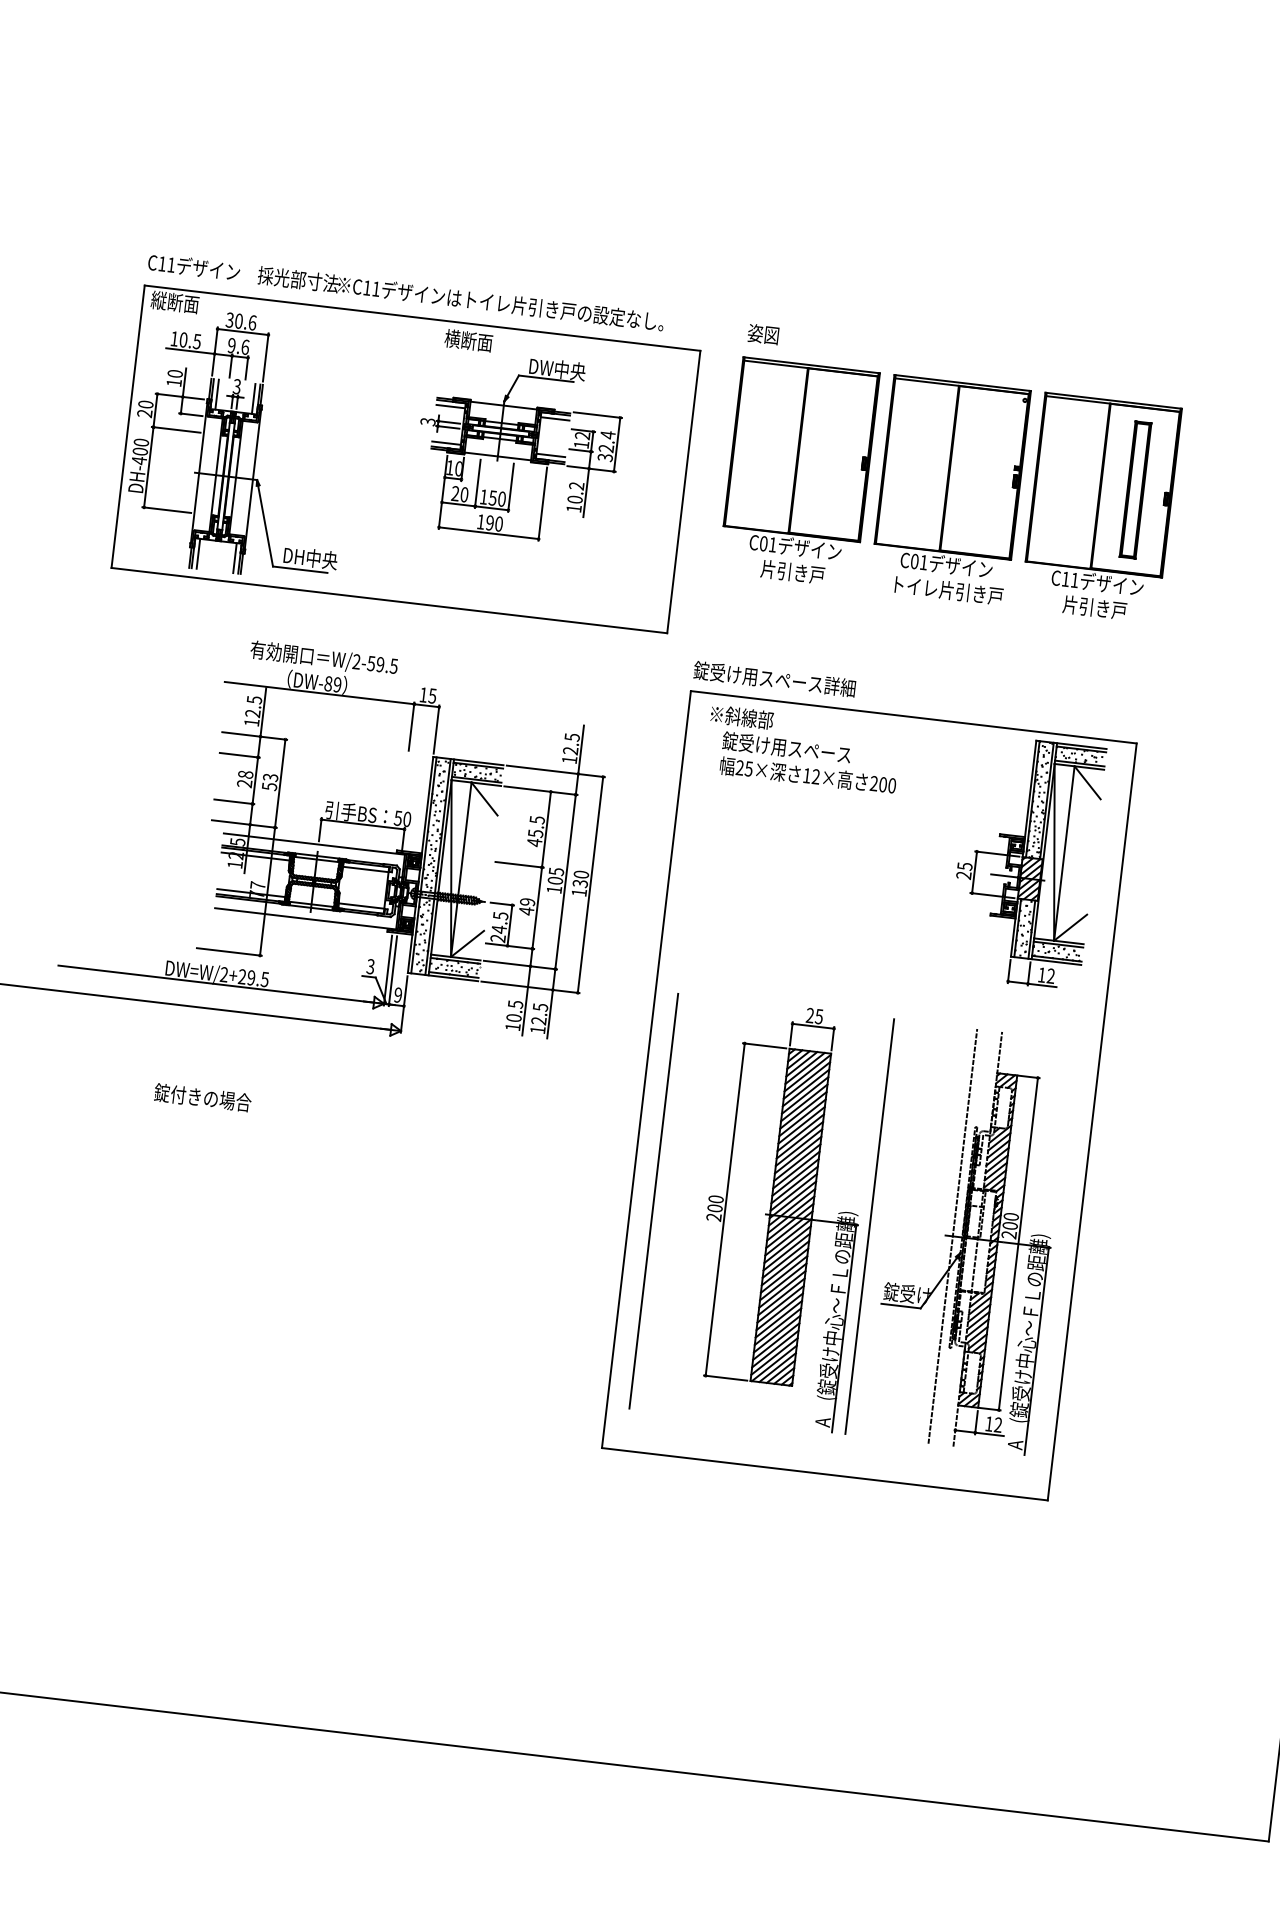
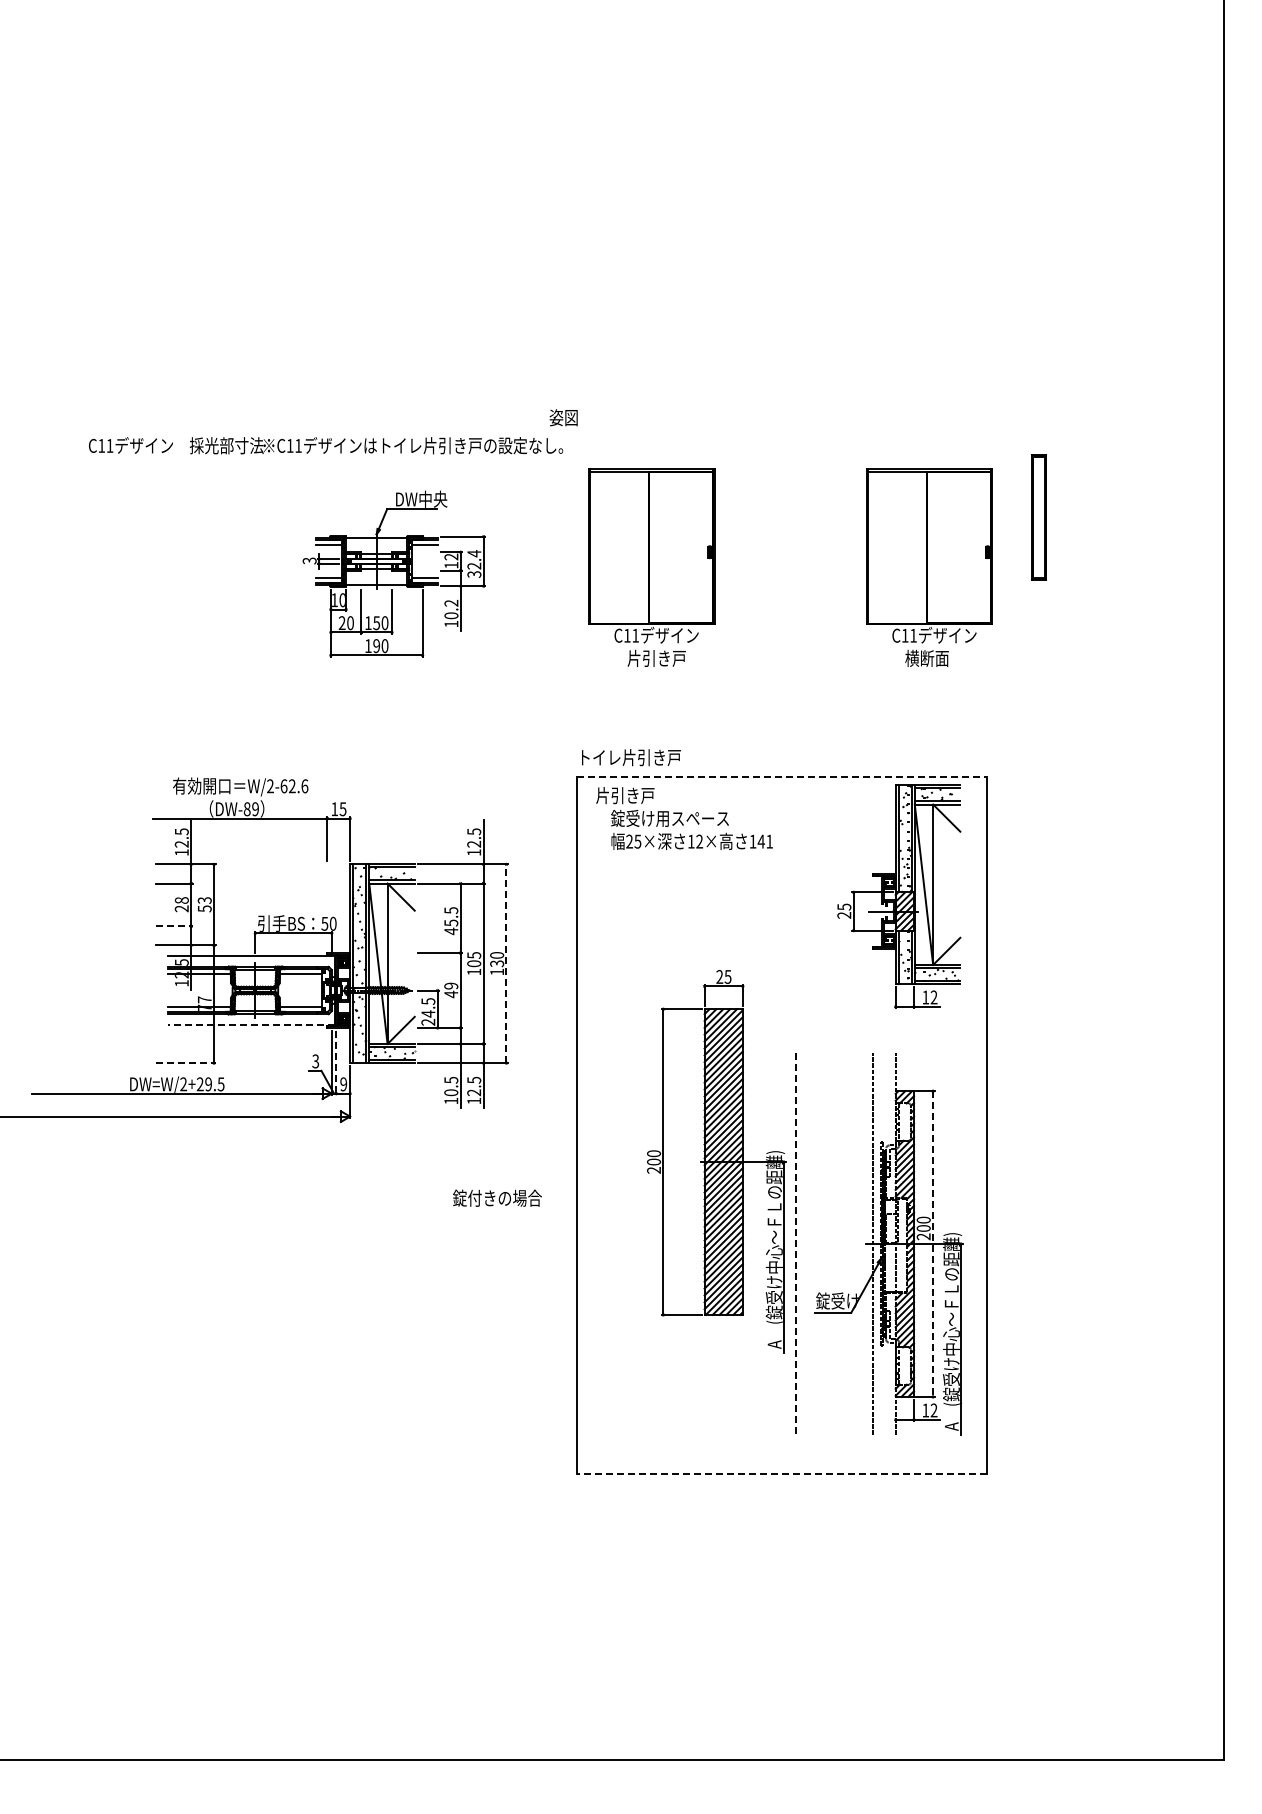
text: (406, 292) -> (326, 445), moved
text: (763, 334) -> (563, 417), moved
part: (405, 458) -> (293, 596), removed
part: (949, 490) -> (790, 567), removed
part: (1134, 490) -> (1038, 517), moved
text: (763, 543) -> (627, 635), C01 -> C11
text: (1094, 606) -> (934, 657), 片引き戸 -> 横断面
text: (382, 665) -> (294, 786), W/2-59.5 -> W/2-62.6
text: (774, 679) -> (651, 757), 錠受け用スペース詳細 -> トイレ片引き戸
text: (741, 717) -> (625, 795), ※斜線部 -> 片引き戸
line: (914, 717) -> (782, 777), solid -> dashed
text: (883, 784) -> (761, 841), 200 -> 141
line: (234, 802) -> (174, 926), solid -> dashed
line: (590, 884) -> (506, 963), solid -> dashed
line: (305, 918) -> (251, 1024), solid -> dashed
line: (228, 952) -> (185, 1063), solid -> dashed
line: (393, 971) -> (336, 1063), solid -> dashed
text: (203, 1096) -> (497, 1197), moved
line: (653, 1200) -> (597, 1243), removed
part: (783, 1215) -> (716, 1161), moved
line: (869, 1227) -> (796, 1244), solid -> dashed
line: (1018, 1244) -> (933, 1244), solid -> dashed
line: (824, 1474) -> (781, 1473), solid -> dashed

